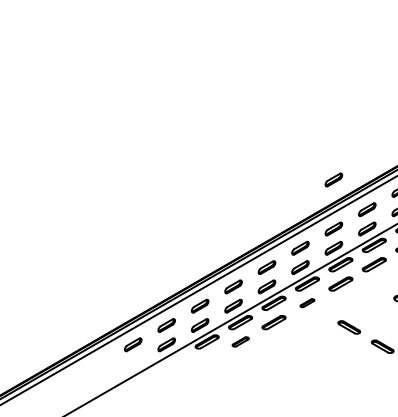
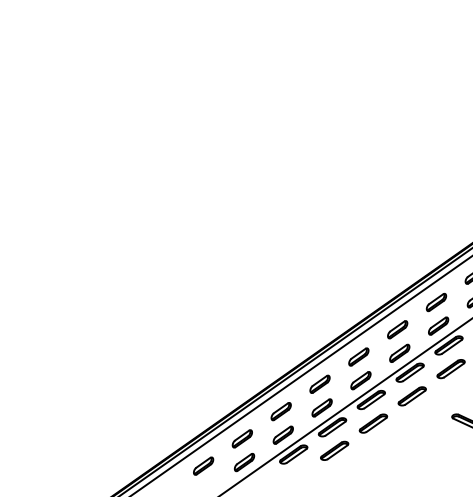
part: (333, 179) -> (430, 241), removed
part: (307, 302) -> (412, 395), size x1.67
part: (240, 341) -> (334, 450), size x1.43

